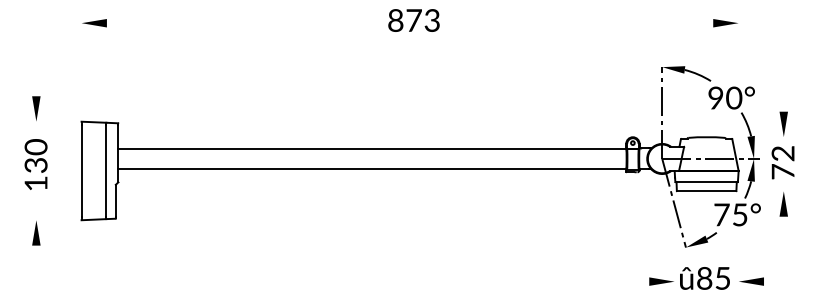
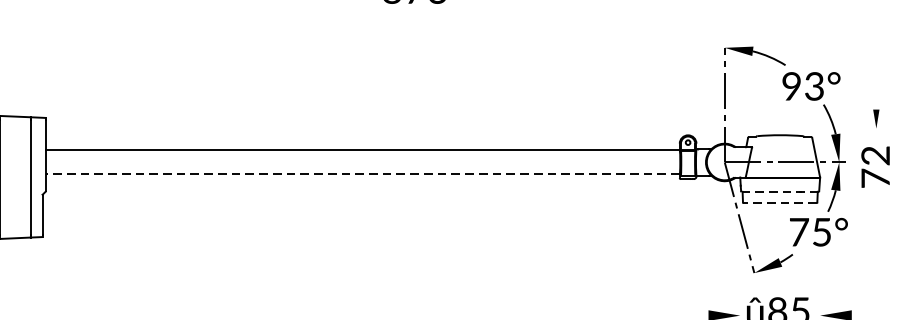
text: (734, 97) -> (814, 85), 90° -> 93°
part: (783, 123) -> (876, 118), size x0.6
line: (372, 168) -> (363, 174), solid -> dashed
line: (706, 182) -> (779, 191), solid -> dashed
line: (706, 191) -> (779, 203), solid -> dashed
part: (783, 204) -> (876, 219), removed

